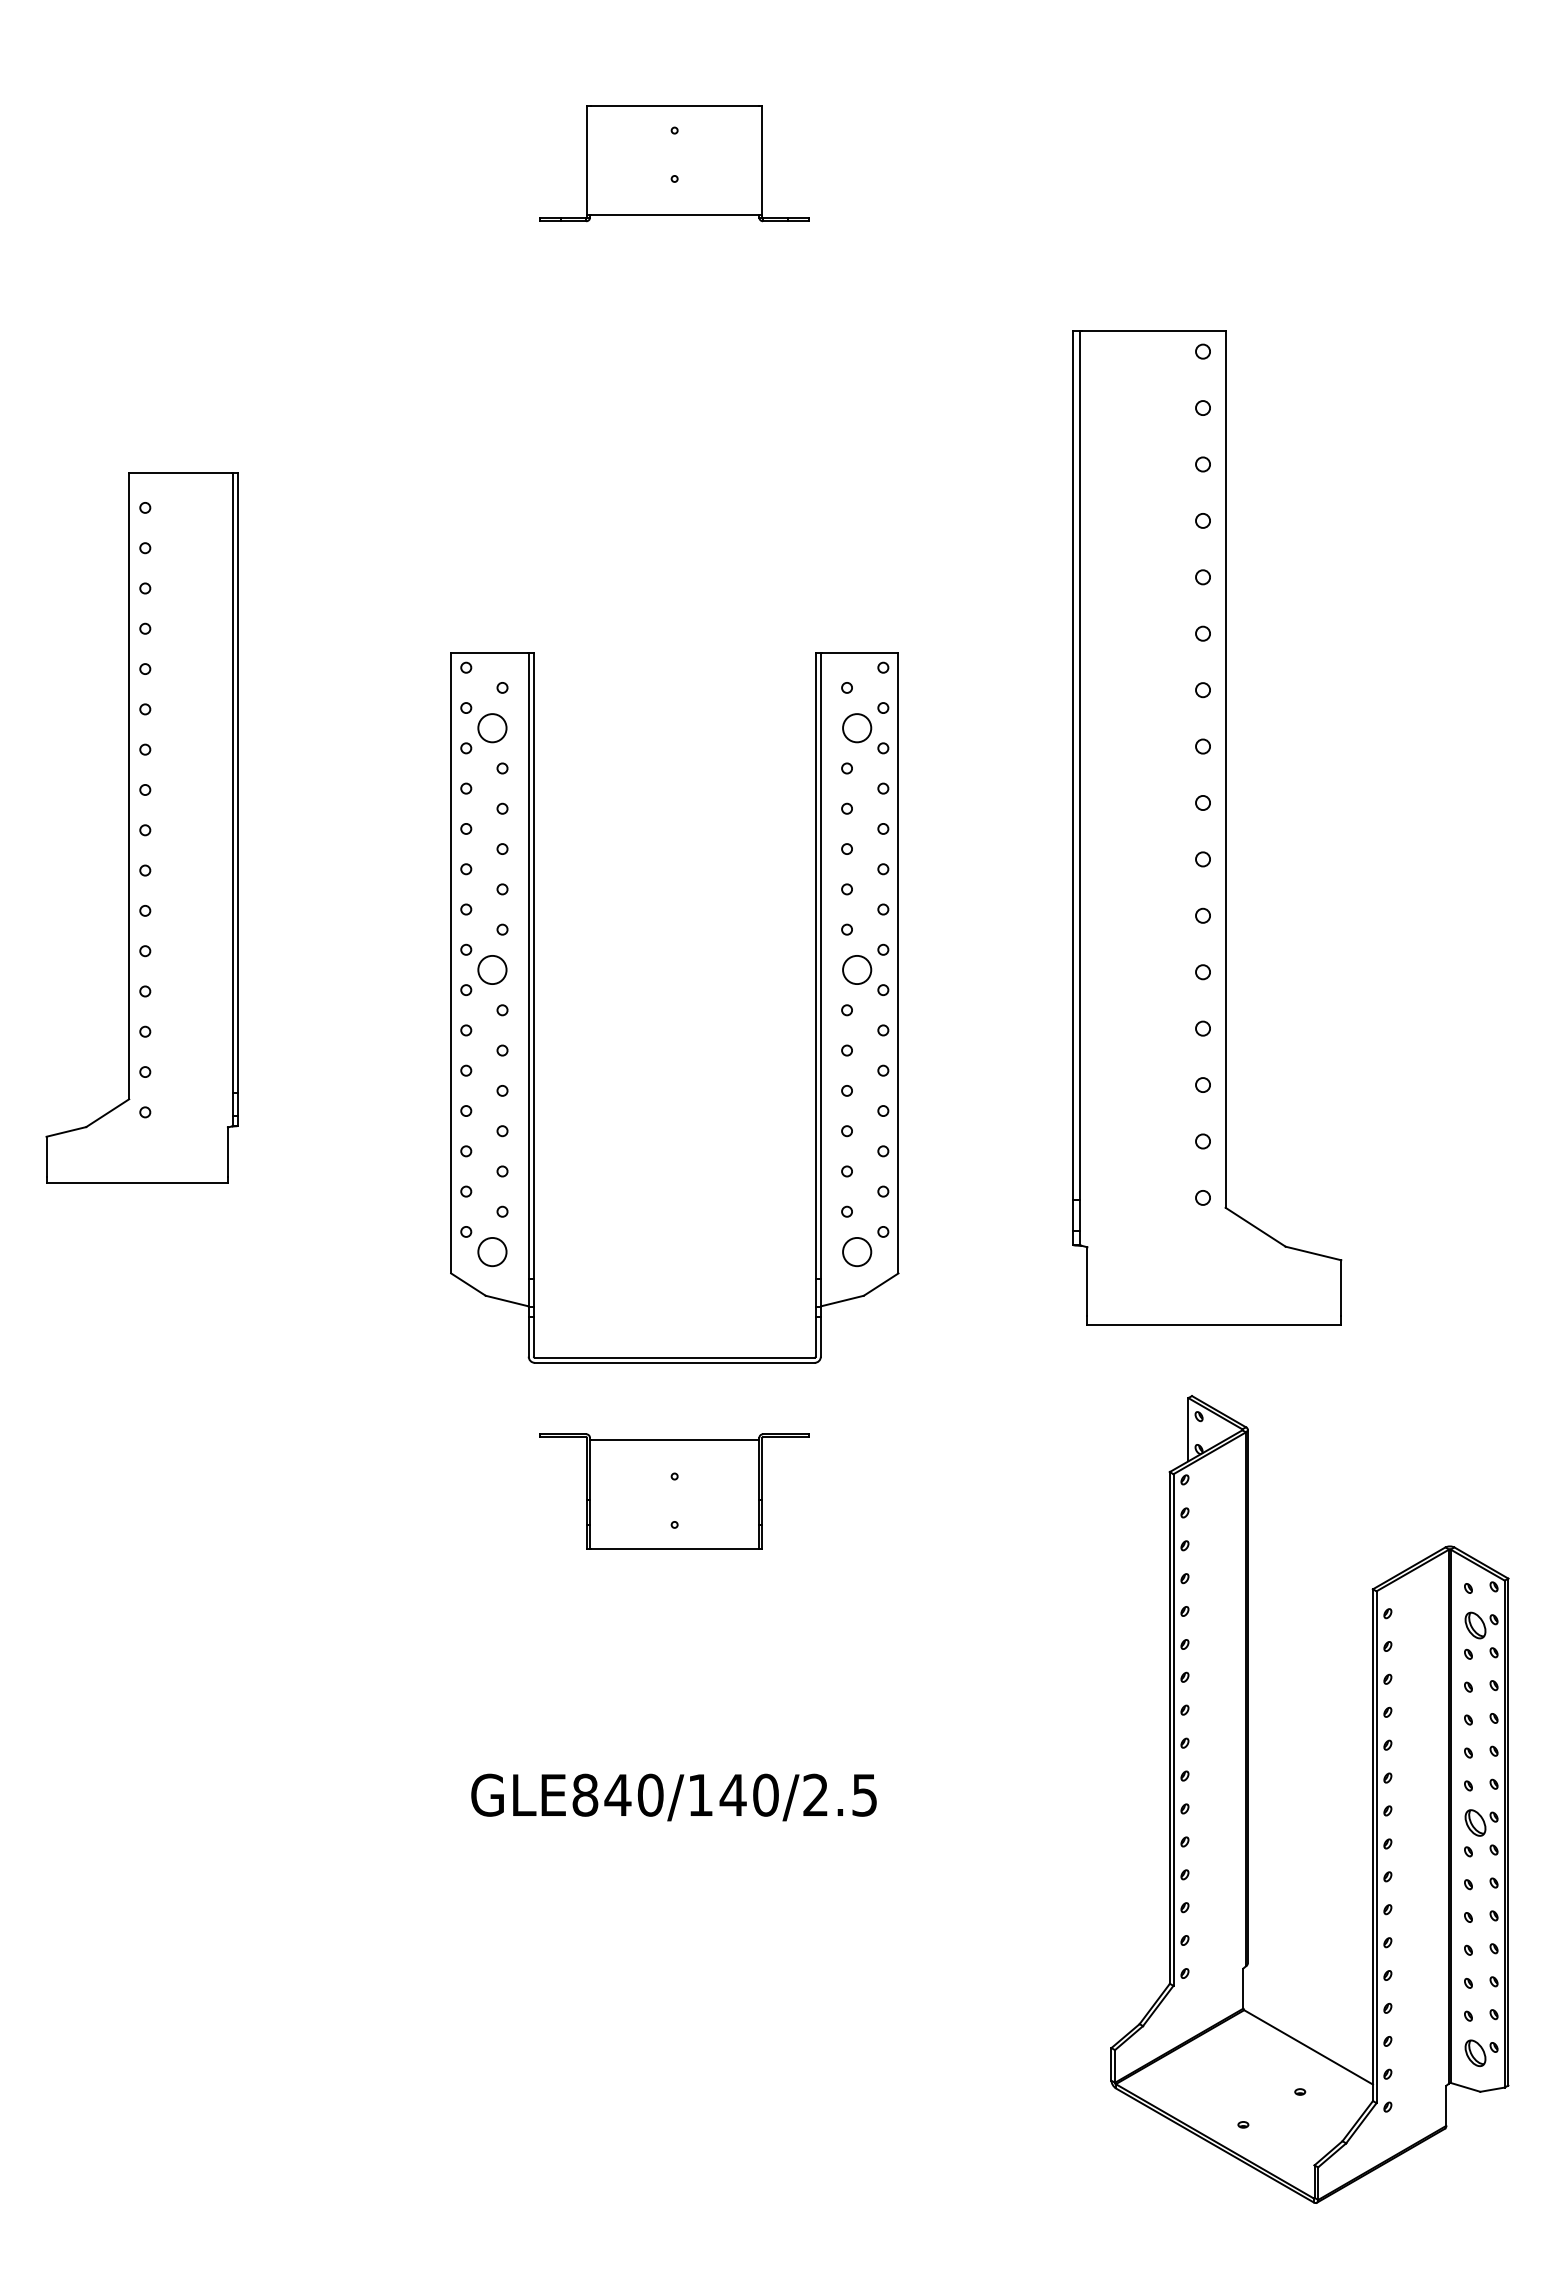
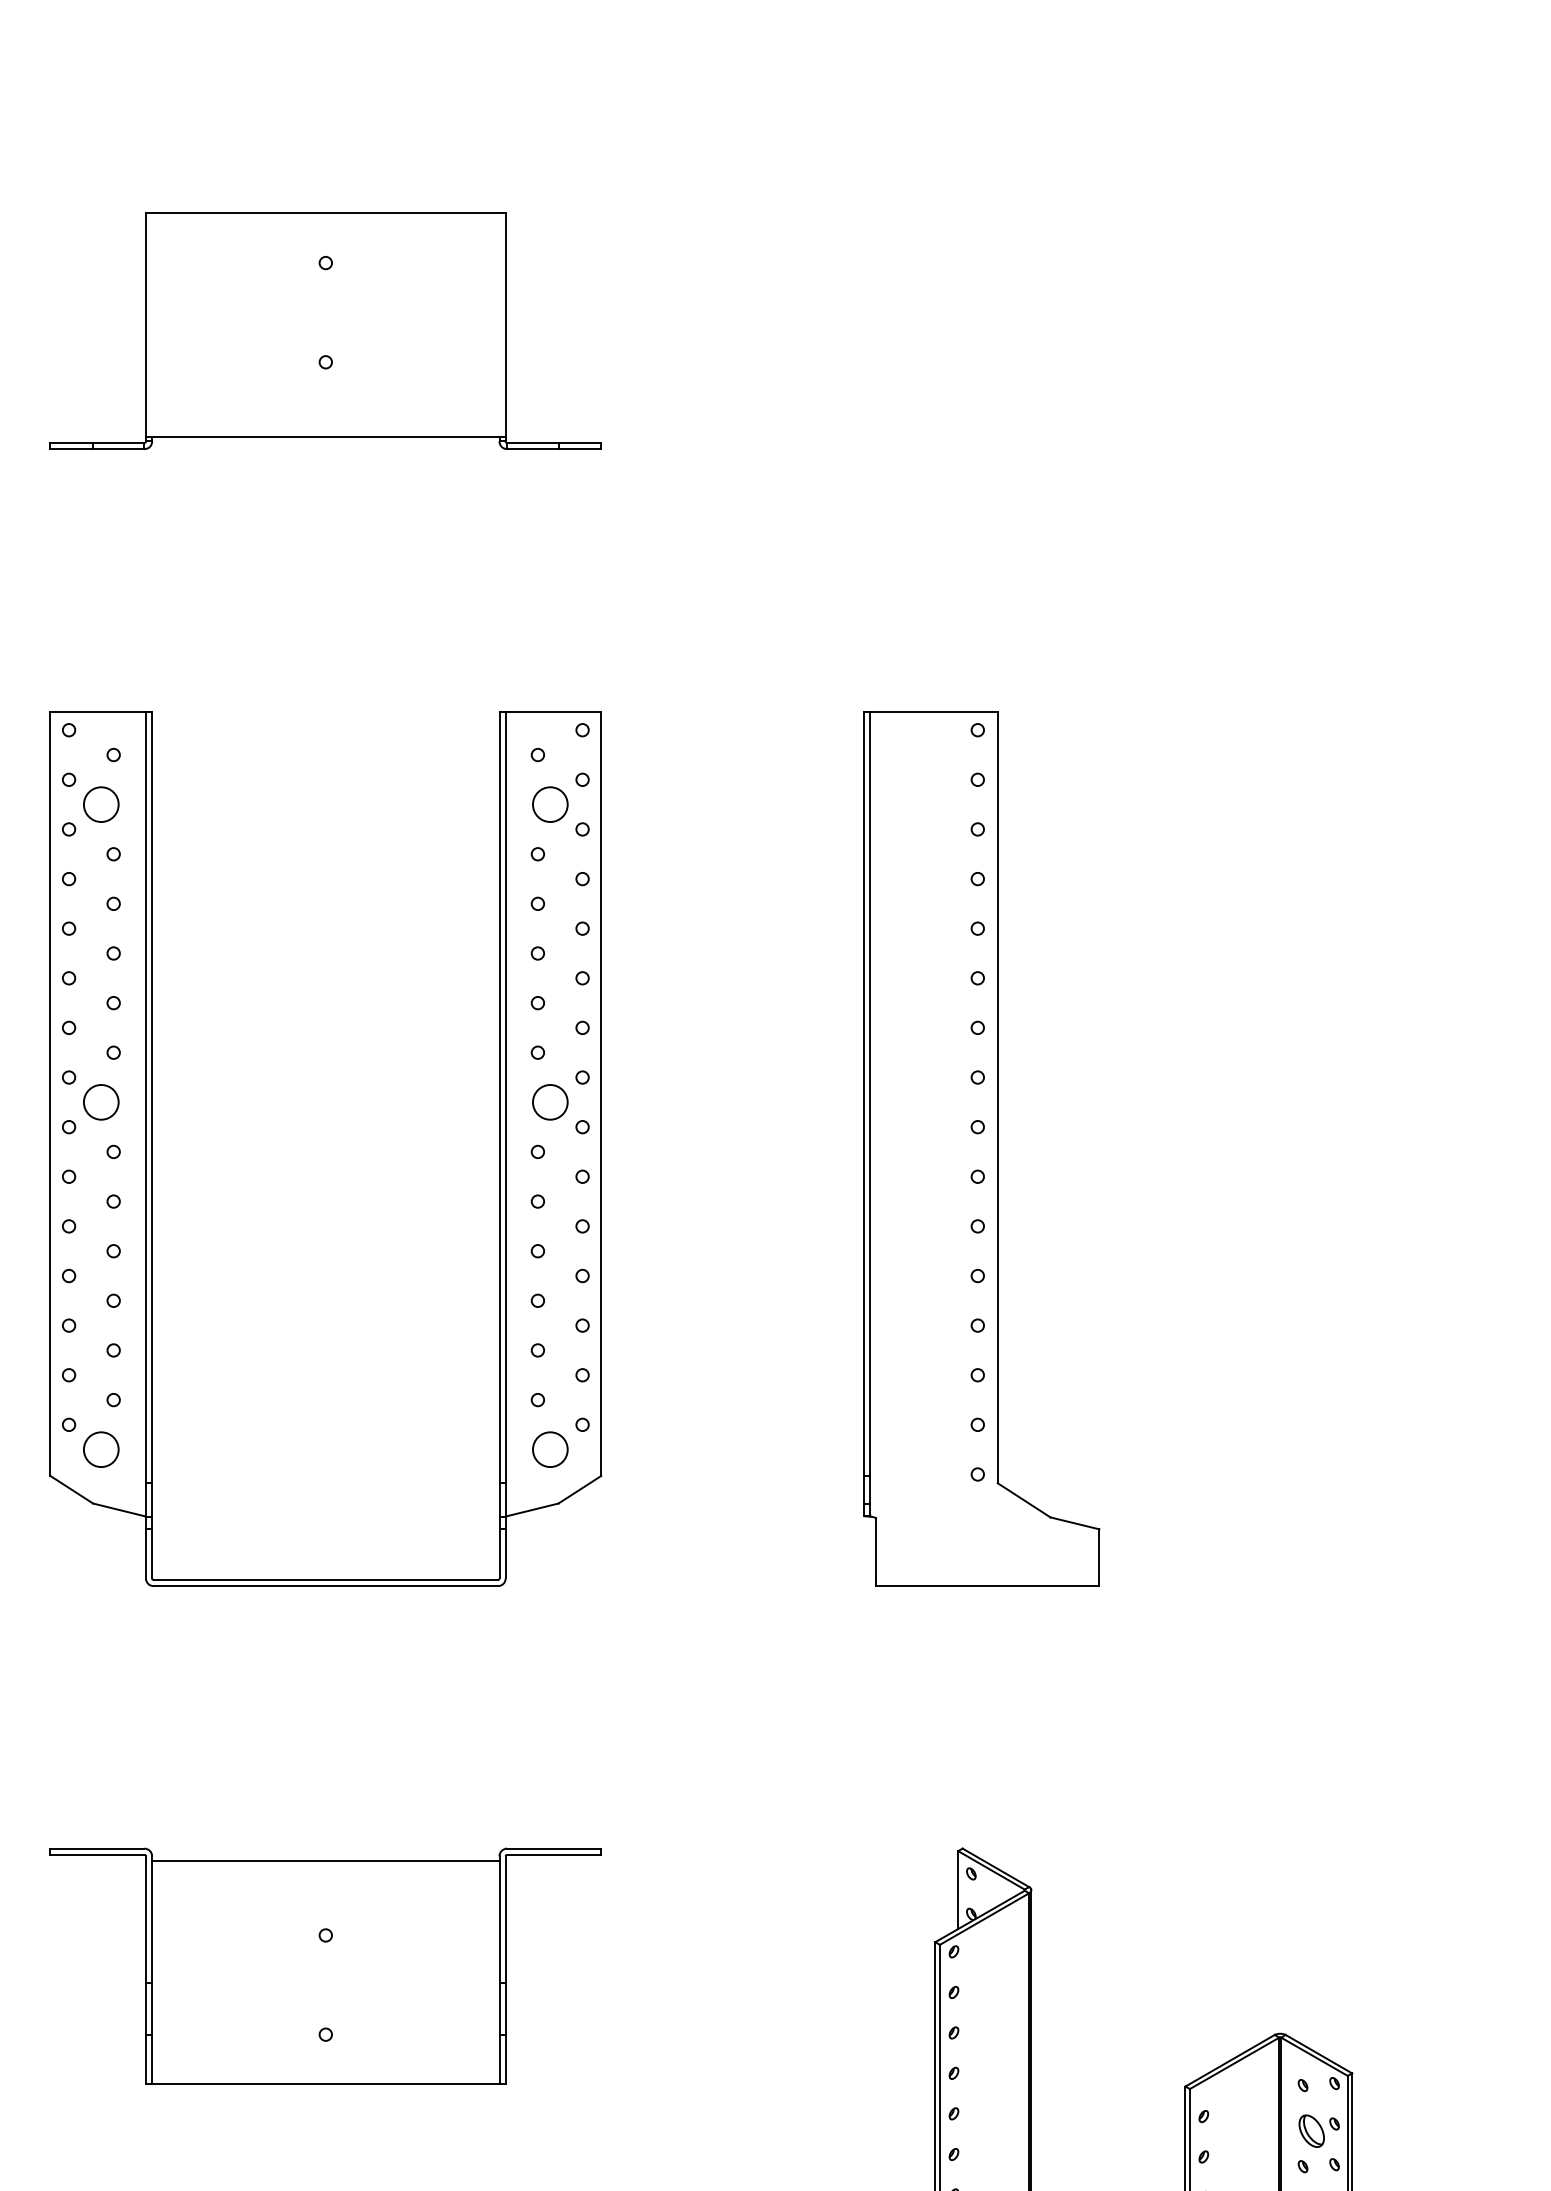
part: (674, 163) -> (325, 330), size x1.67
part: (1207, 827) -> (981, 1148), size x0.71
part: (534, 1007) -> (153, 1148), moved
part: (674, 1491) -> (325, 1966), size x1.67

